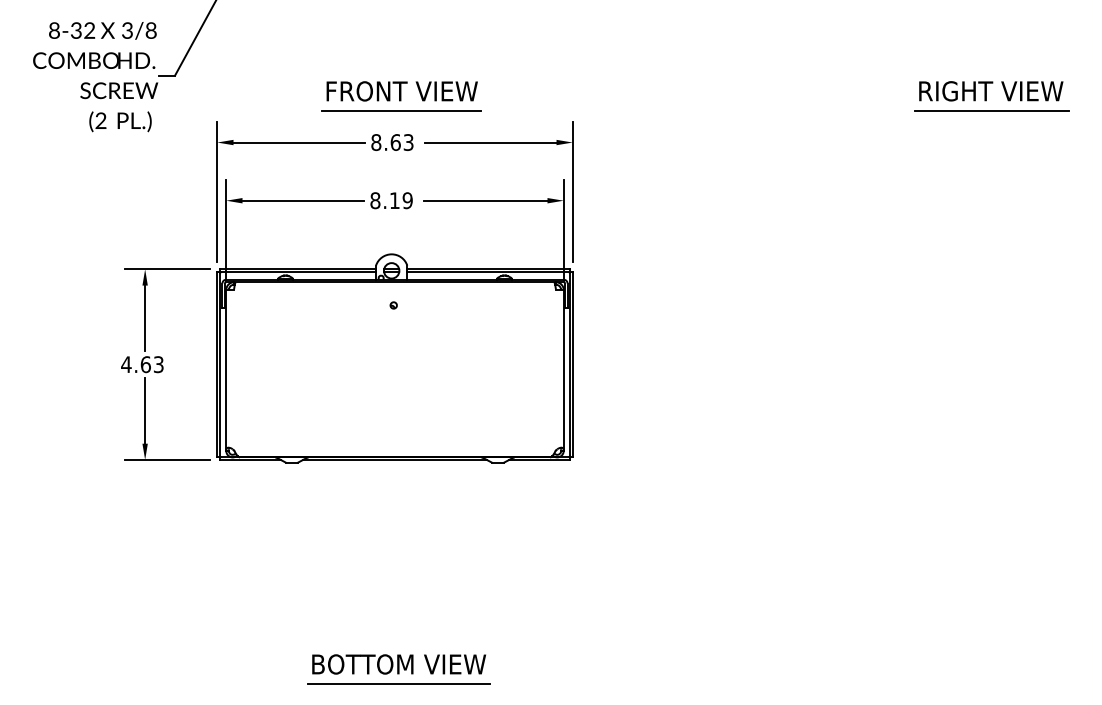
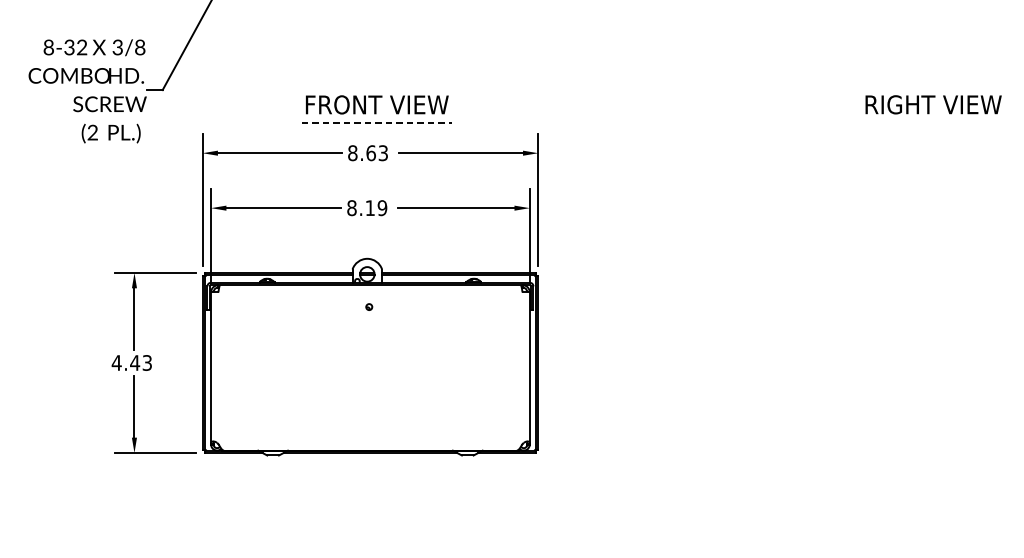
line: (401, 110) -> (376, 122), solid -> dashed
line: (991, 110) -> (933, 122), removed
text: (145, 364) -> (134, 362), 4.63 -> 4.43

